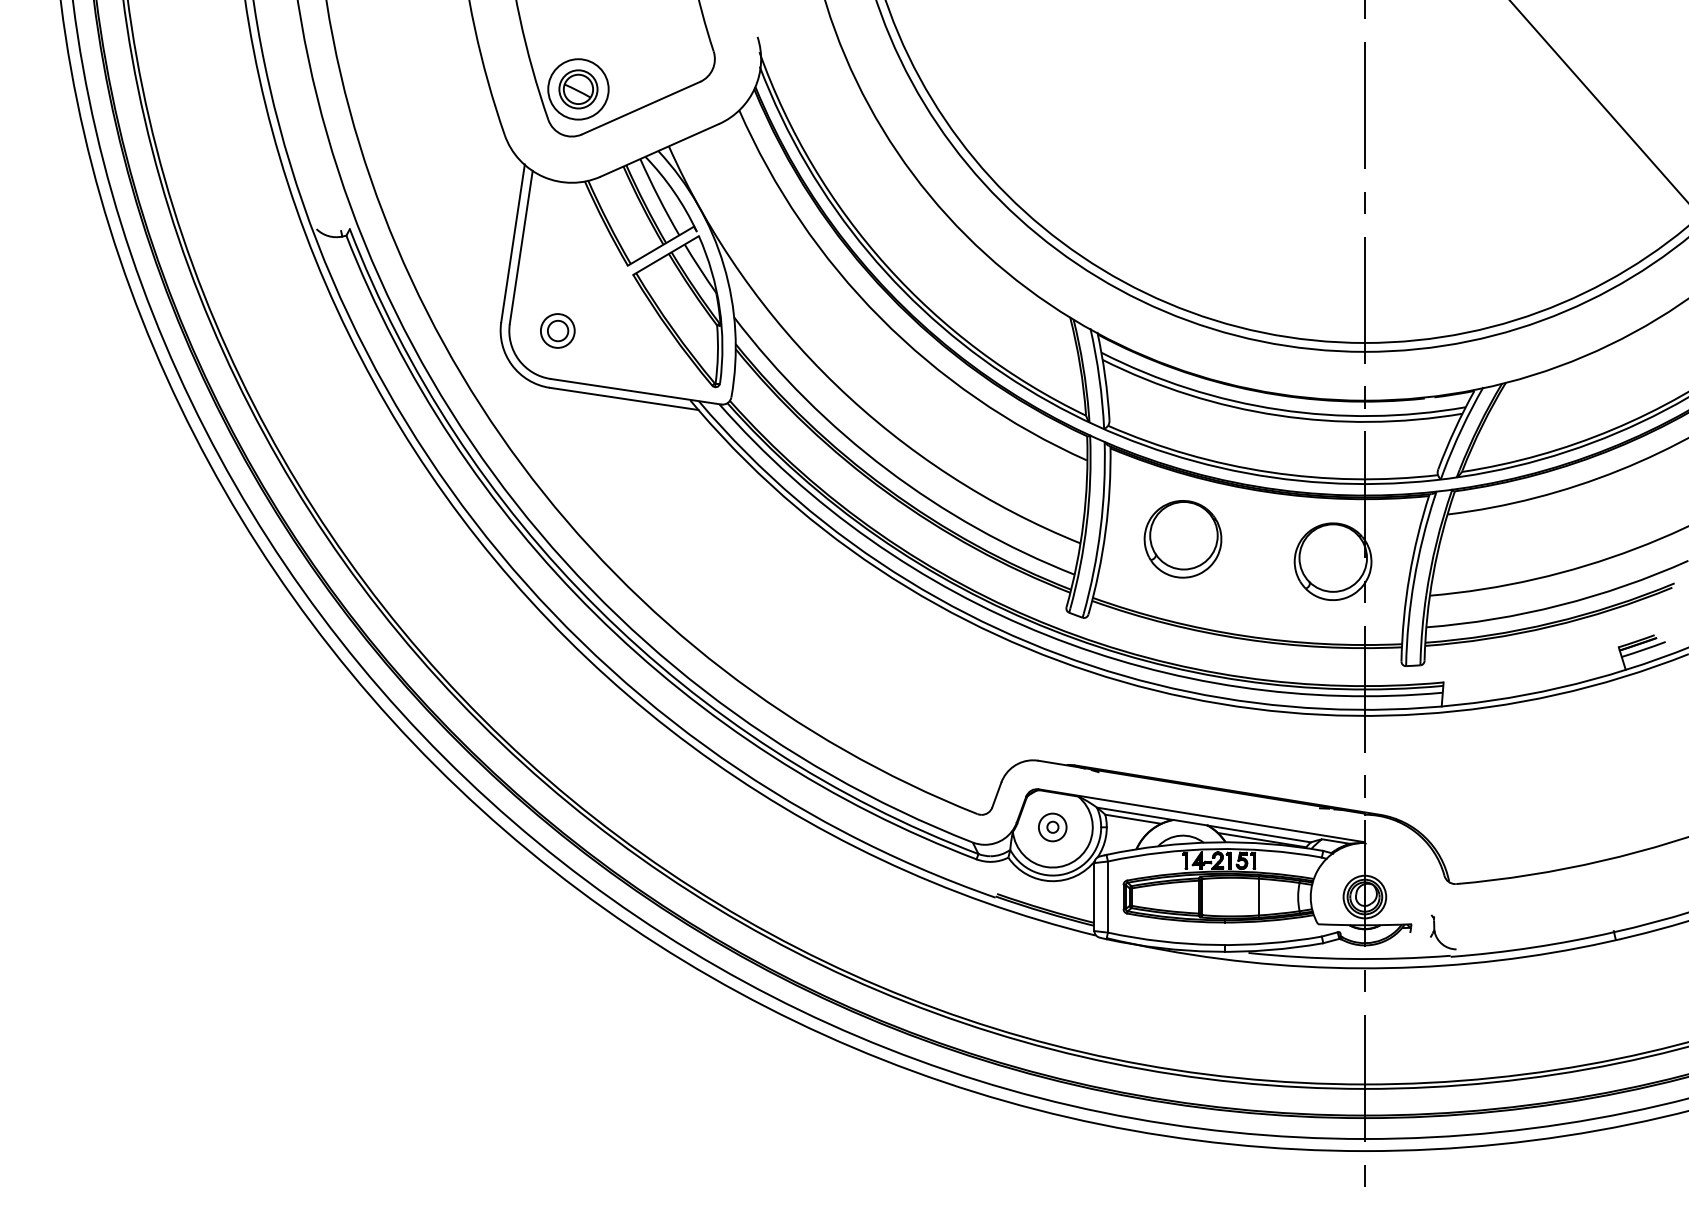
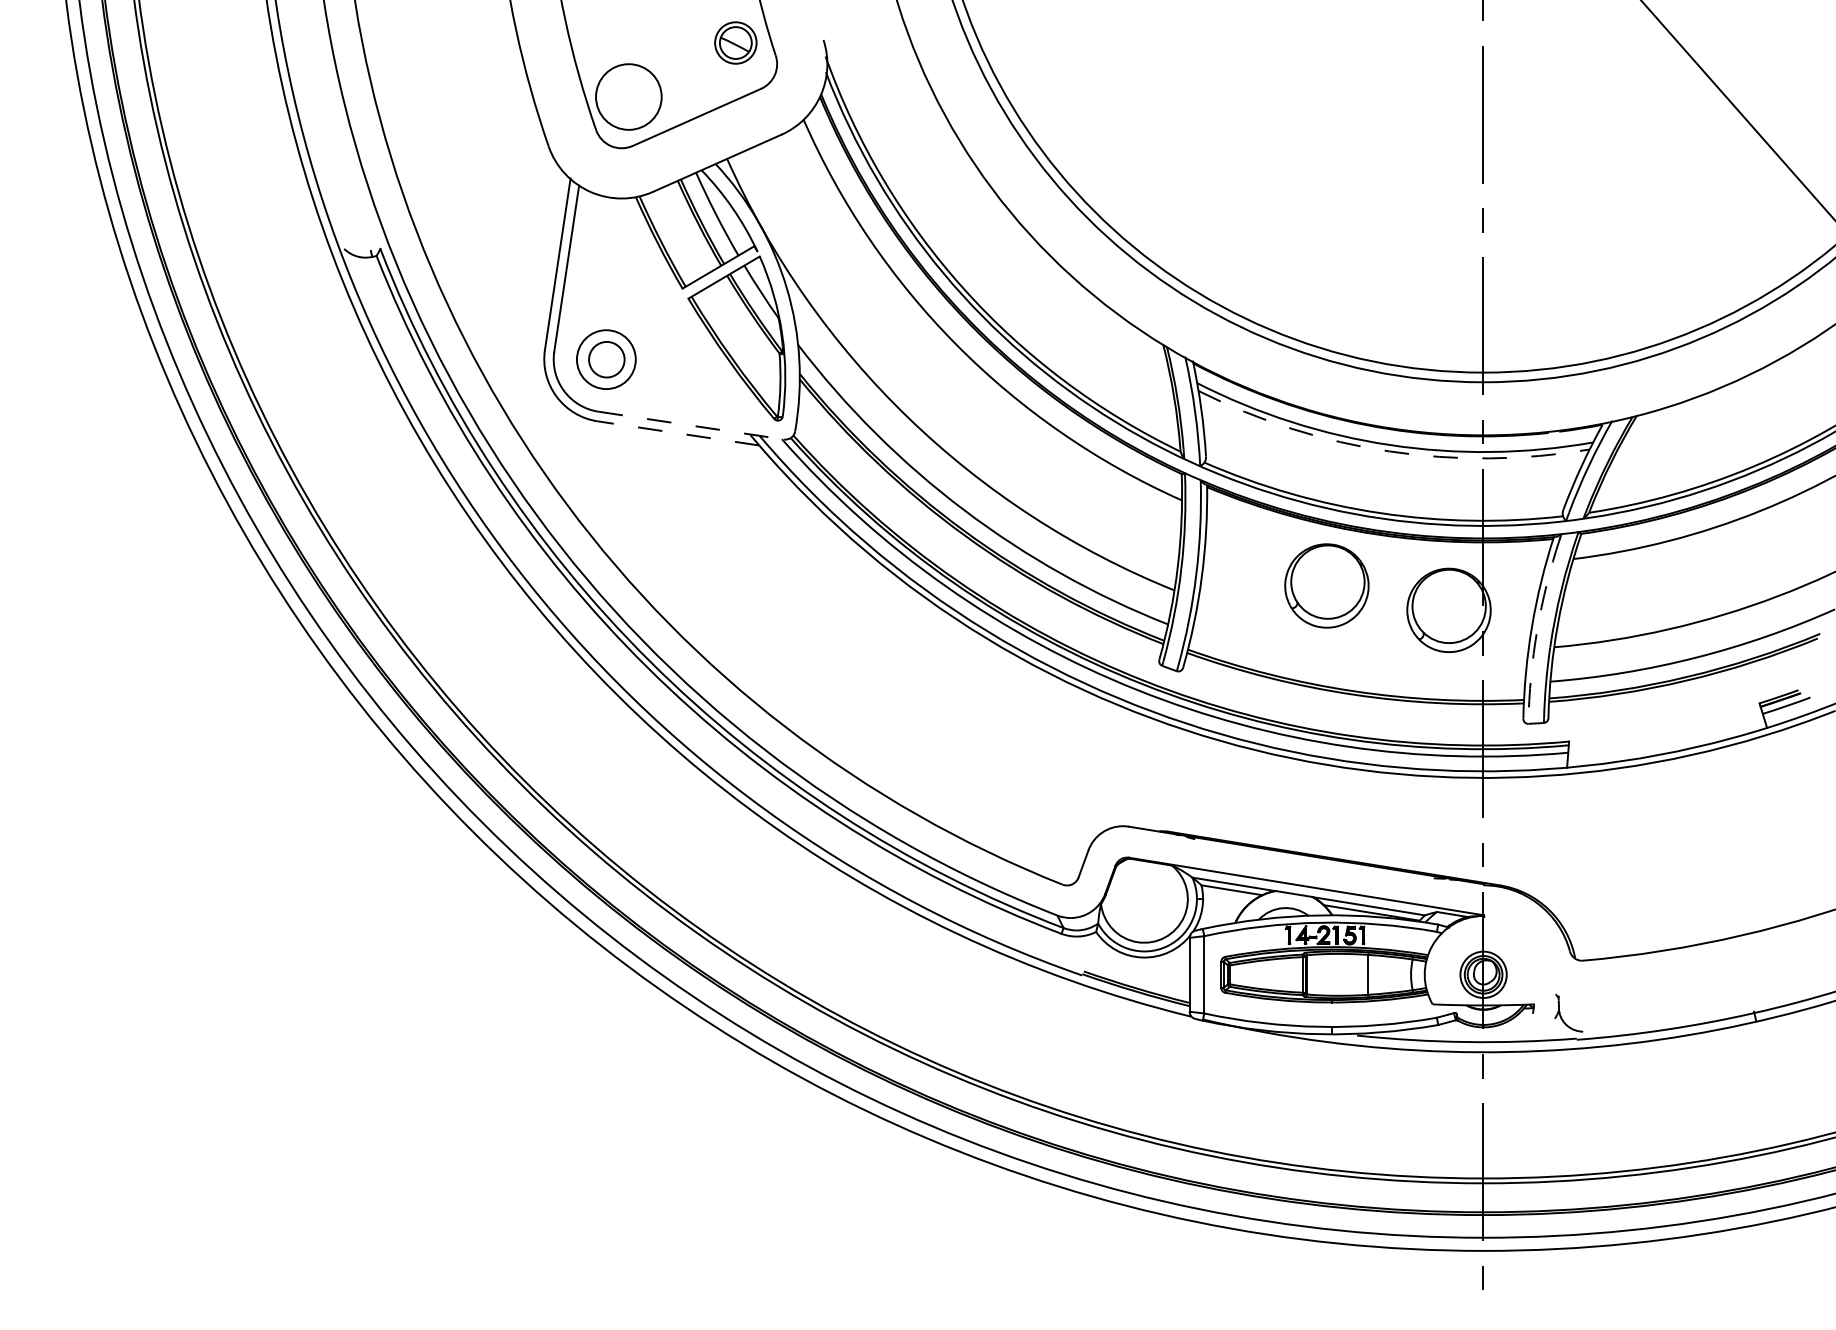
part: (578, 88) -> (735, 42), moved
part: (557, 330) -> (606, 359), size x1.6
line: (636, 391) -> (691, 425), solid -> dashed
line: (624, 398) -> (678, 433), solid -> dashed
arc: (1278, 415) -> (1389, 451), solid -> dashed
part: (1182, 538) -> (1326, 585), moved
arc: (1414, 580) -> (1537, 630), solid -> dashed
part: (1052, 827) -> (1144, 899), removed

